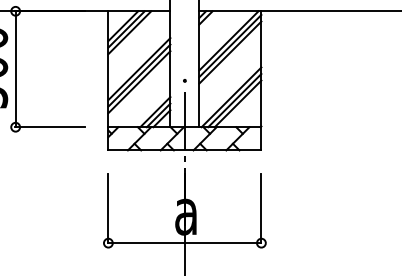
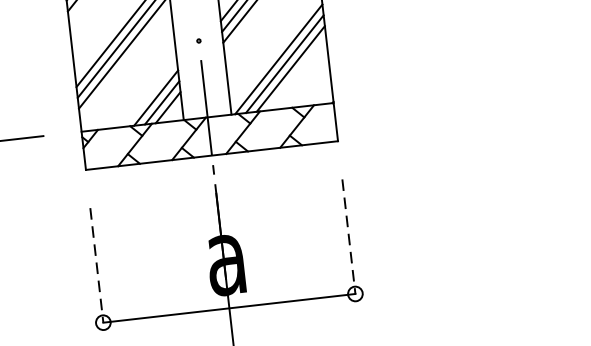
line: (108, 208) -> (97, 265), solid -> dashed
line: (261, 208) -> (349, 236), solid -> dashed

